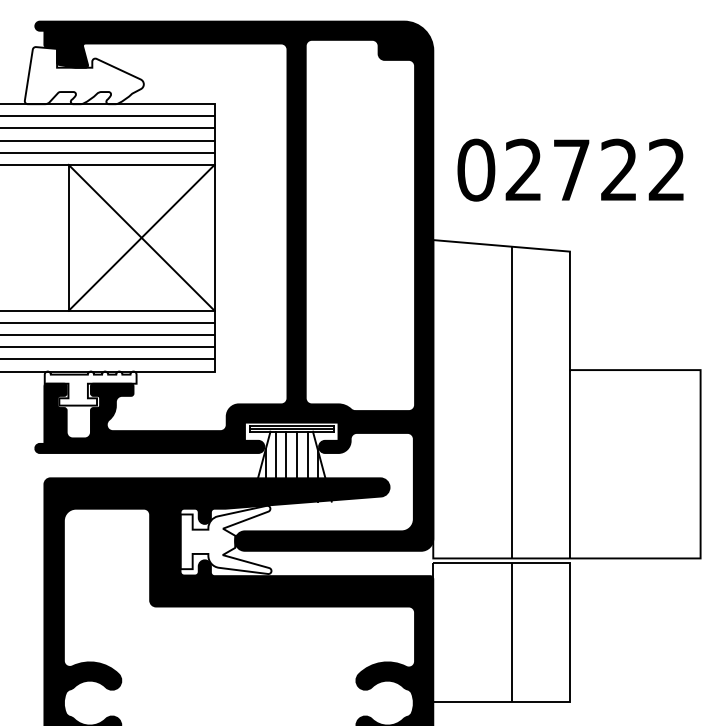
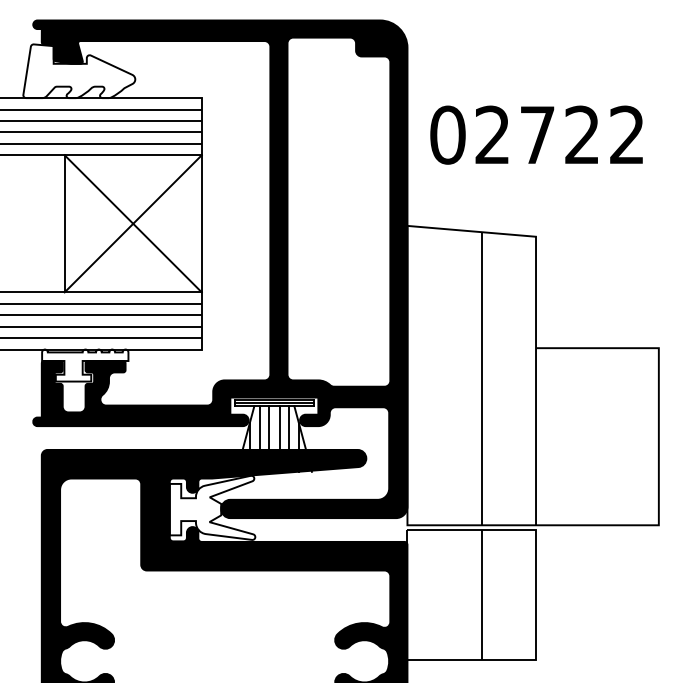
text: (570, 169) -> (536, 134), moved

